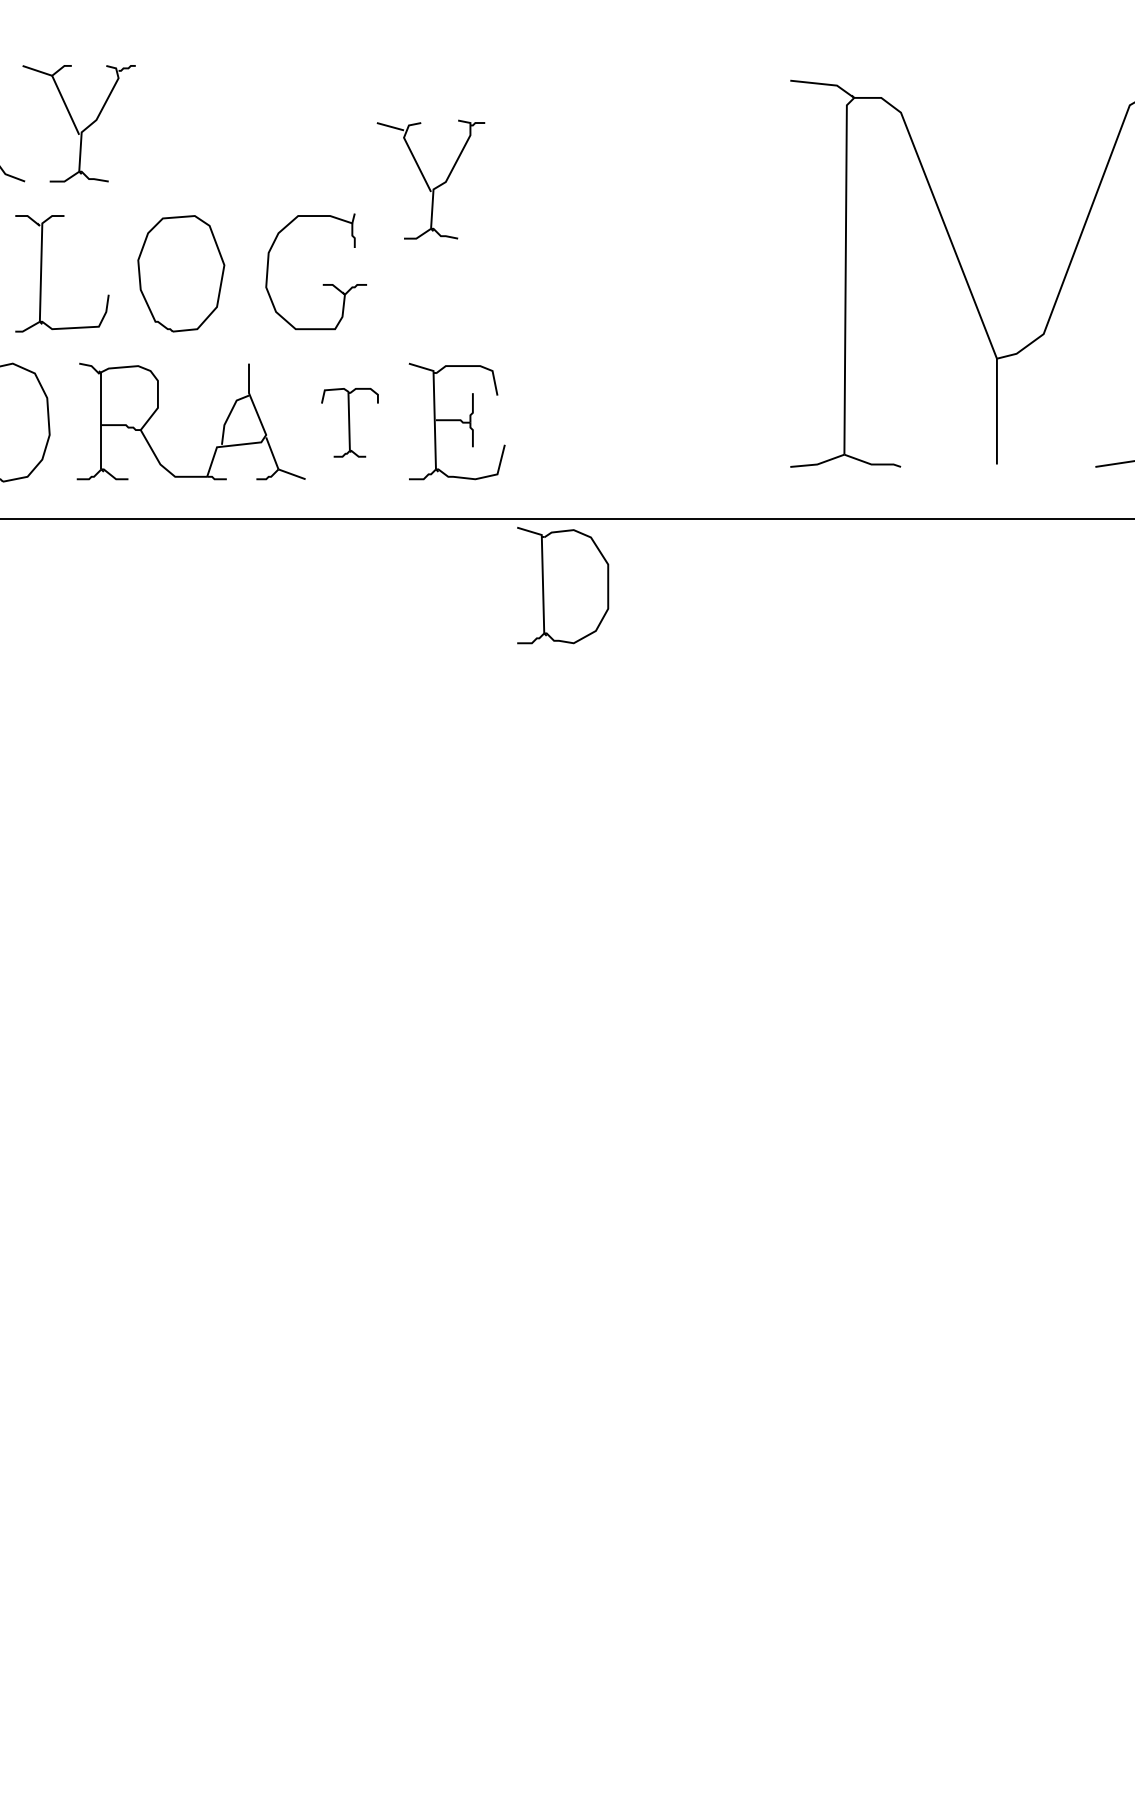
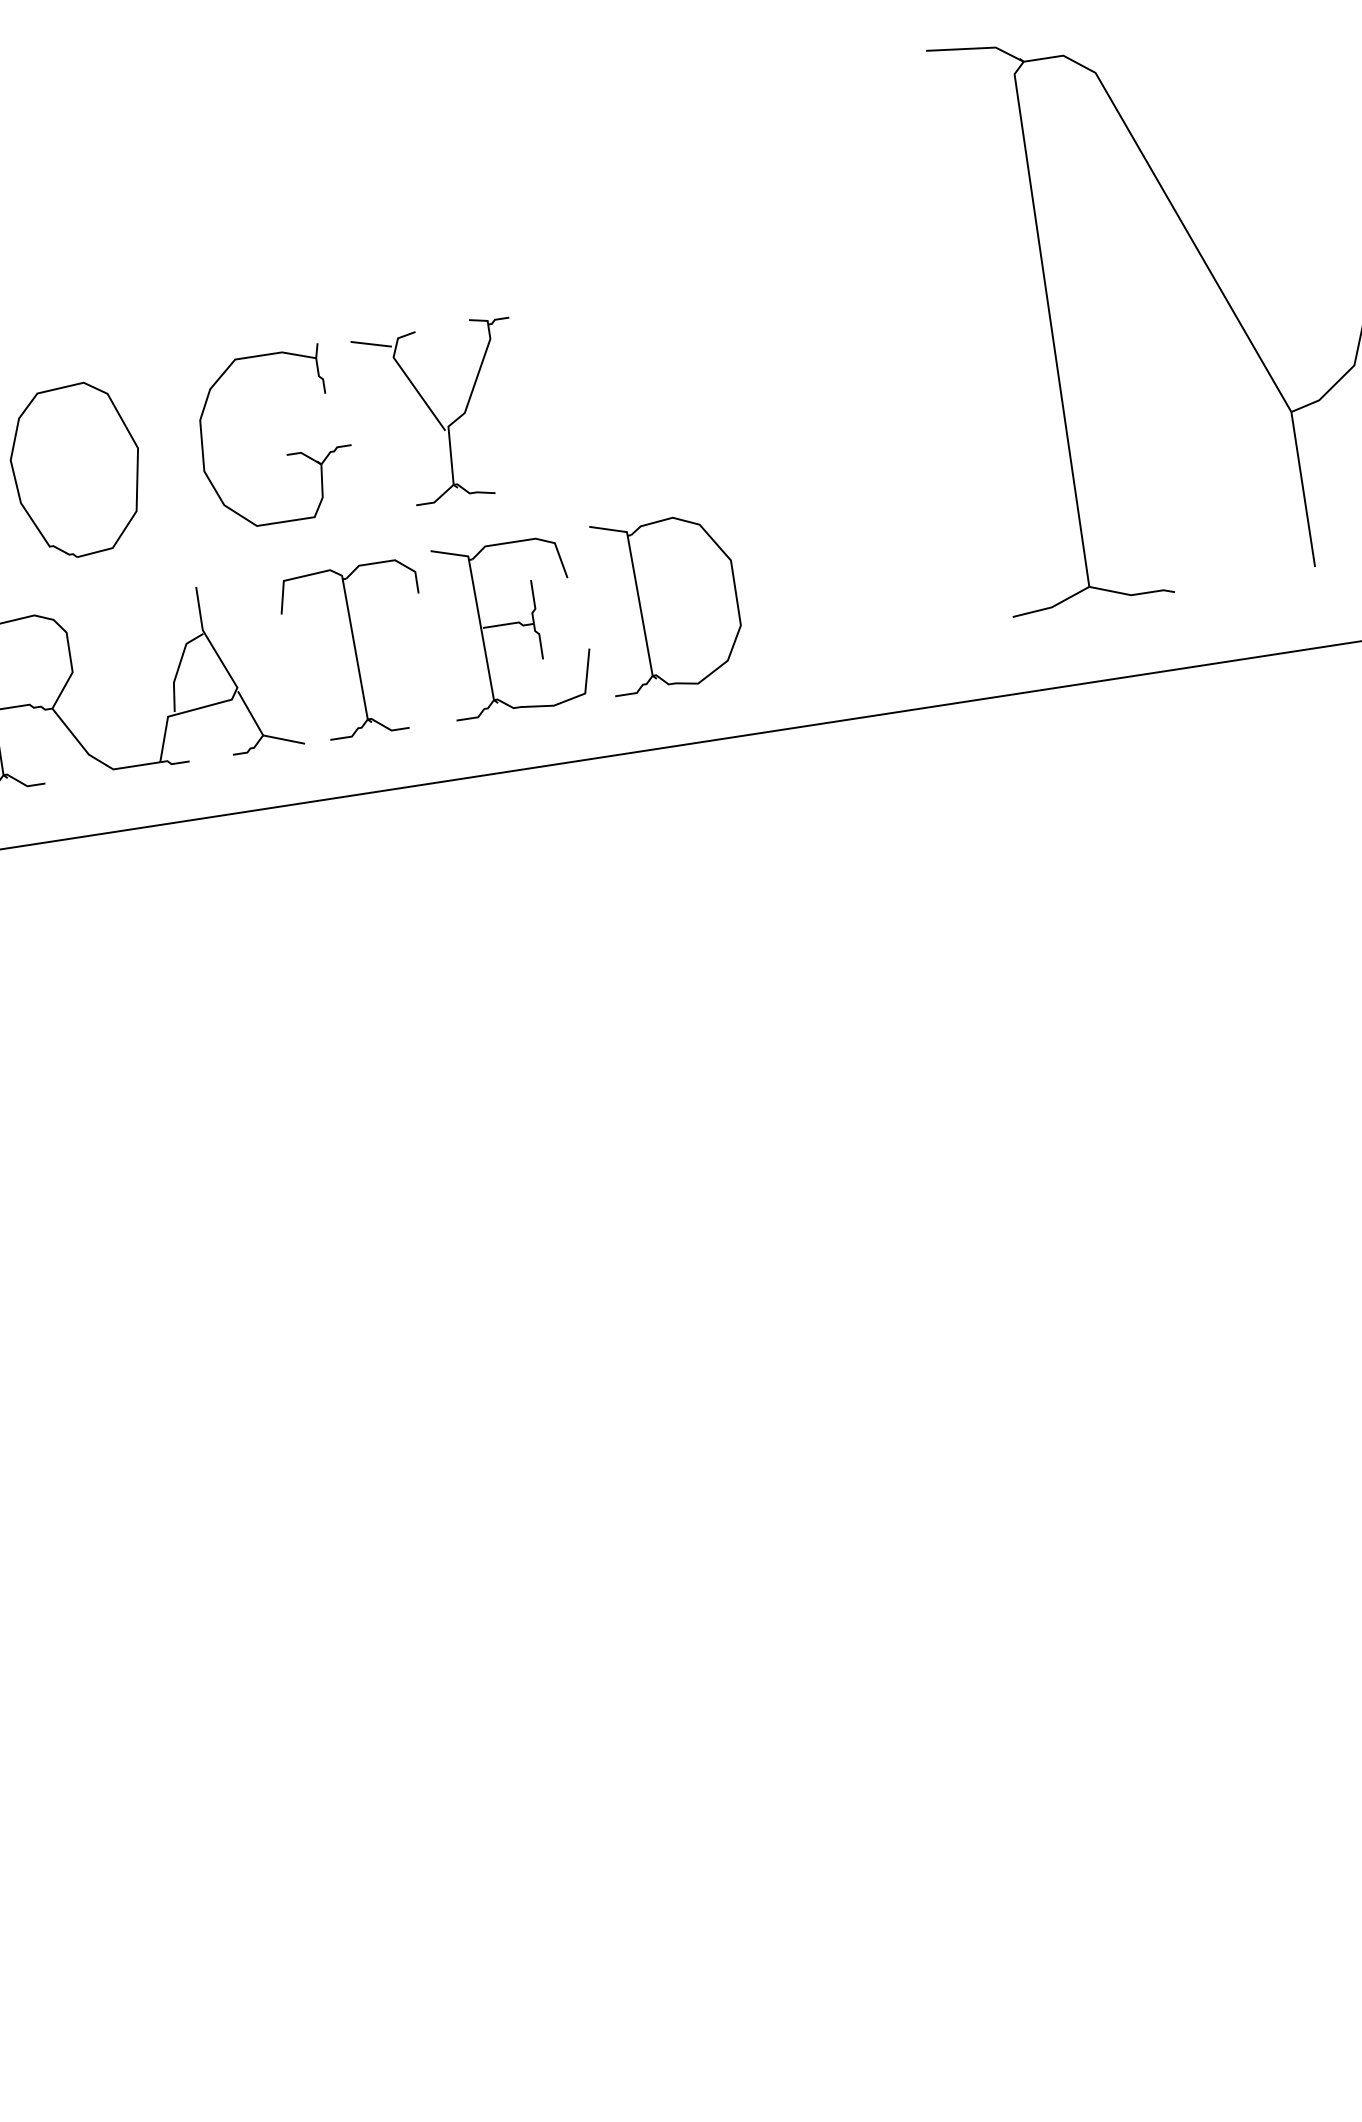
part: (430, 179) -> (441, 412), moved
part: (349, 422) -> (356, 650), size x1.67
part: (563, 585) -> (670, 601), moved

